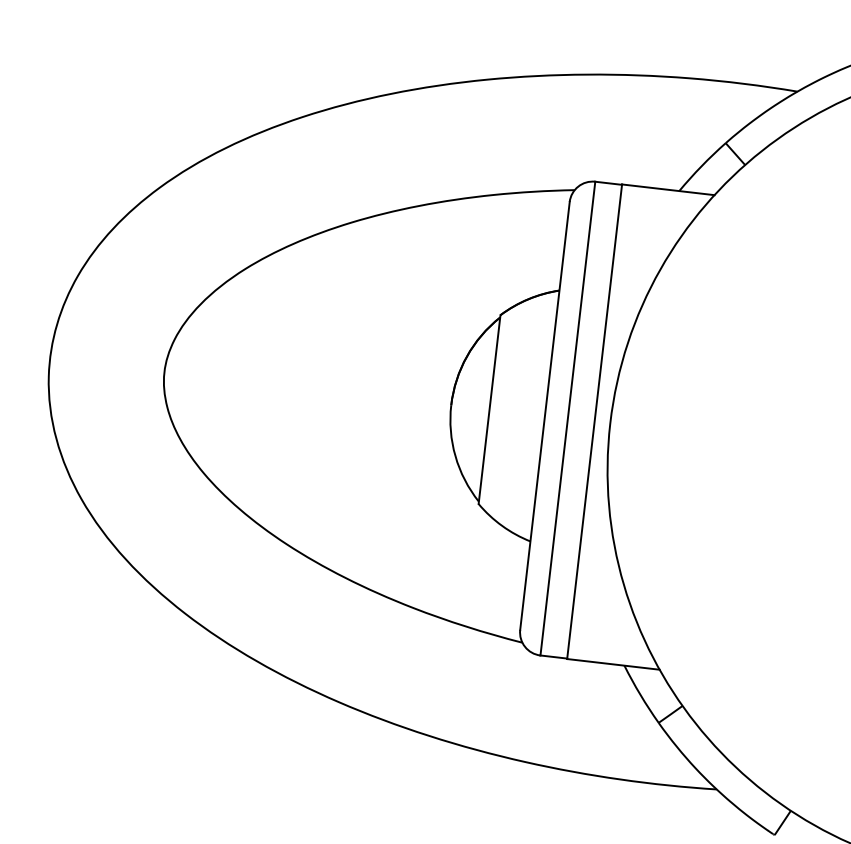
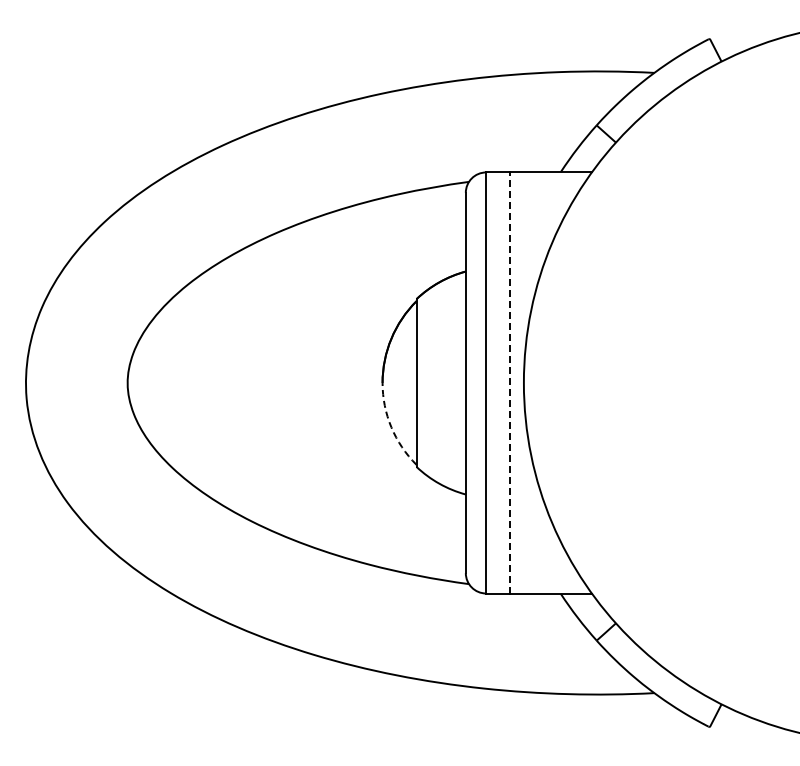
line: (594, 422) -> (509, 383), solid -> dashed
arc: (455, 456) -> (391, 427), solid -> dashed

